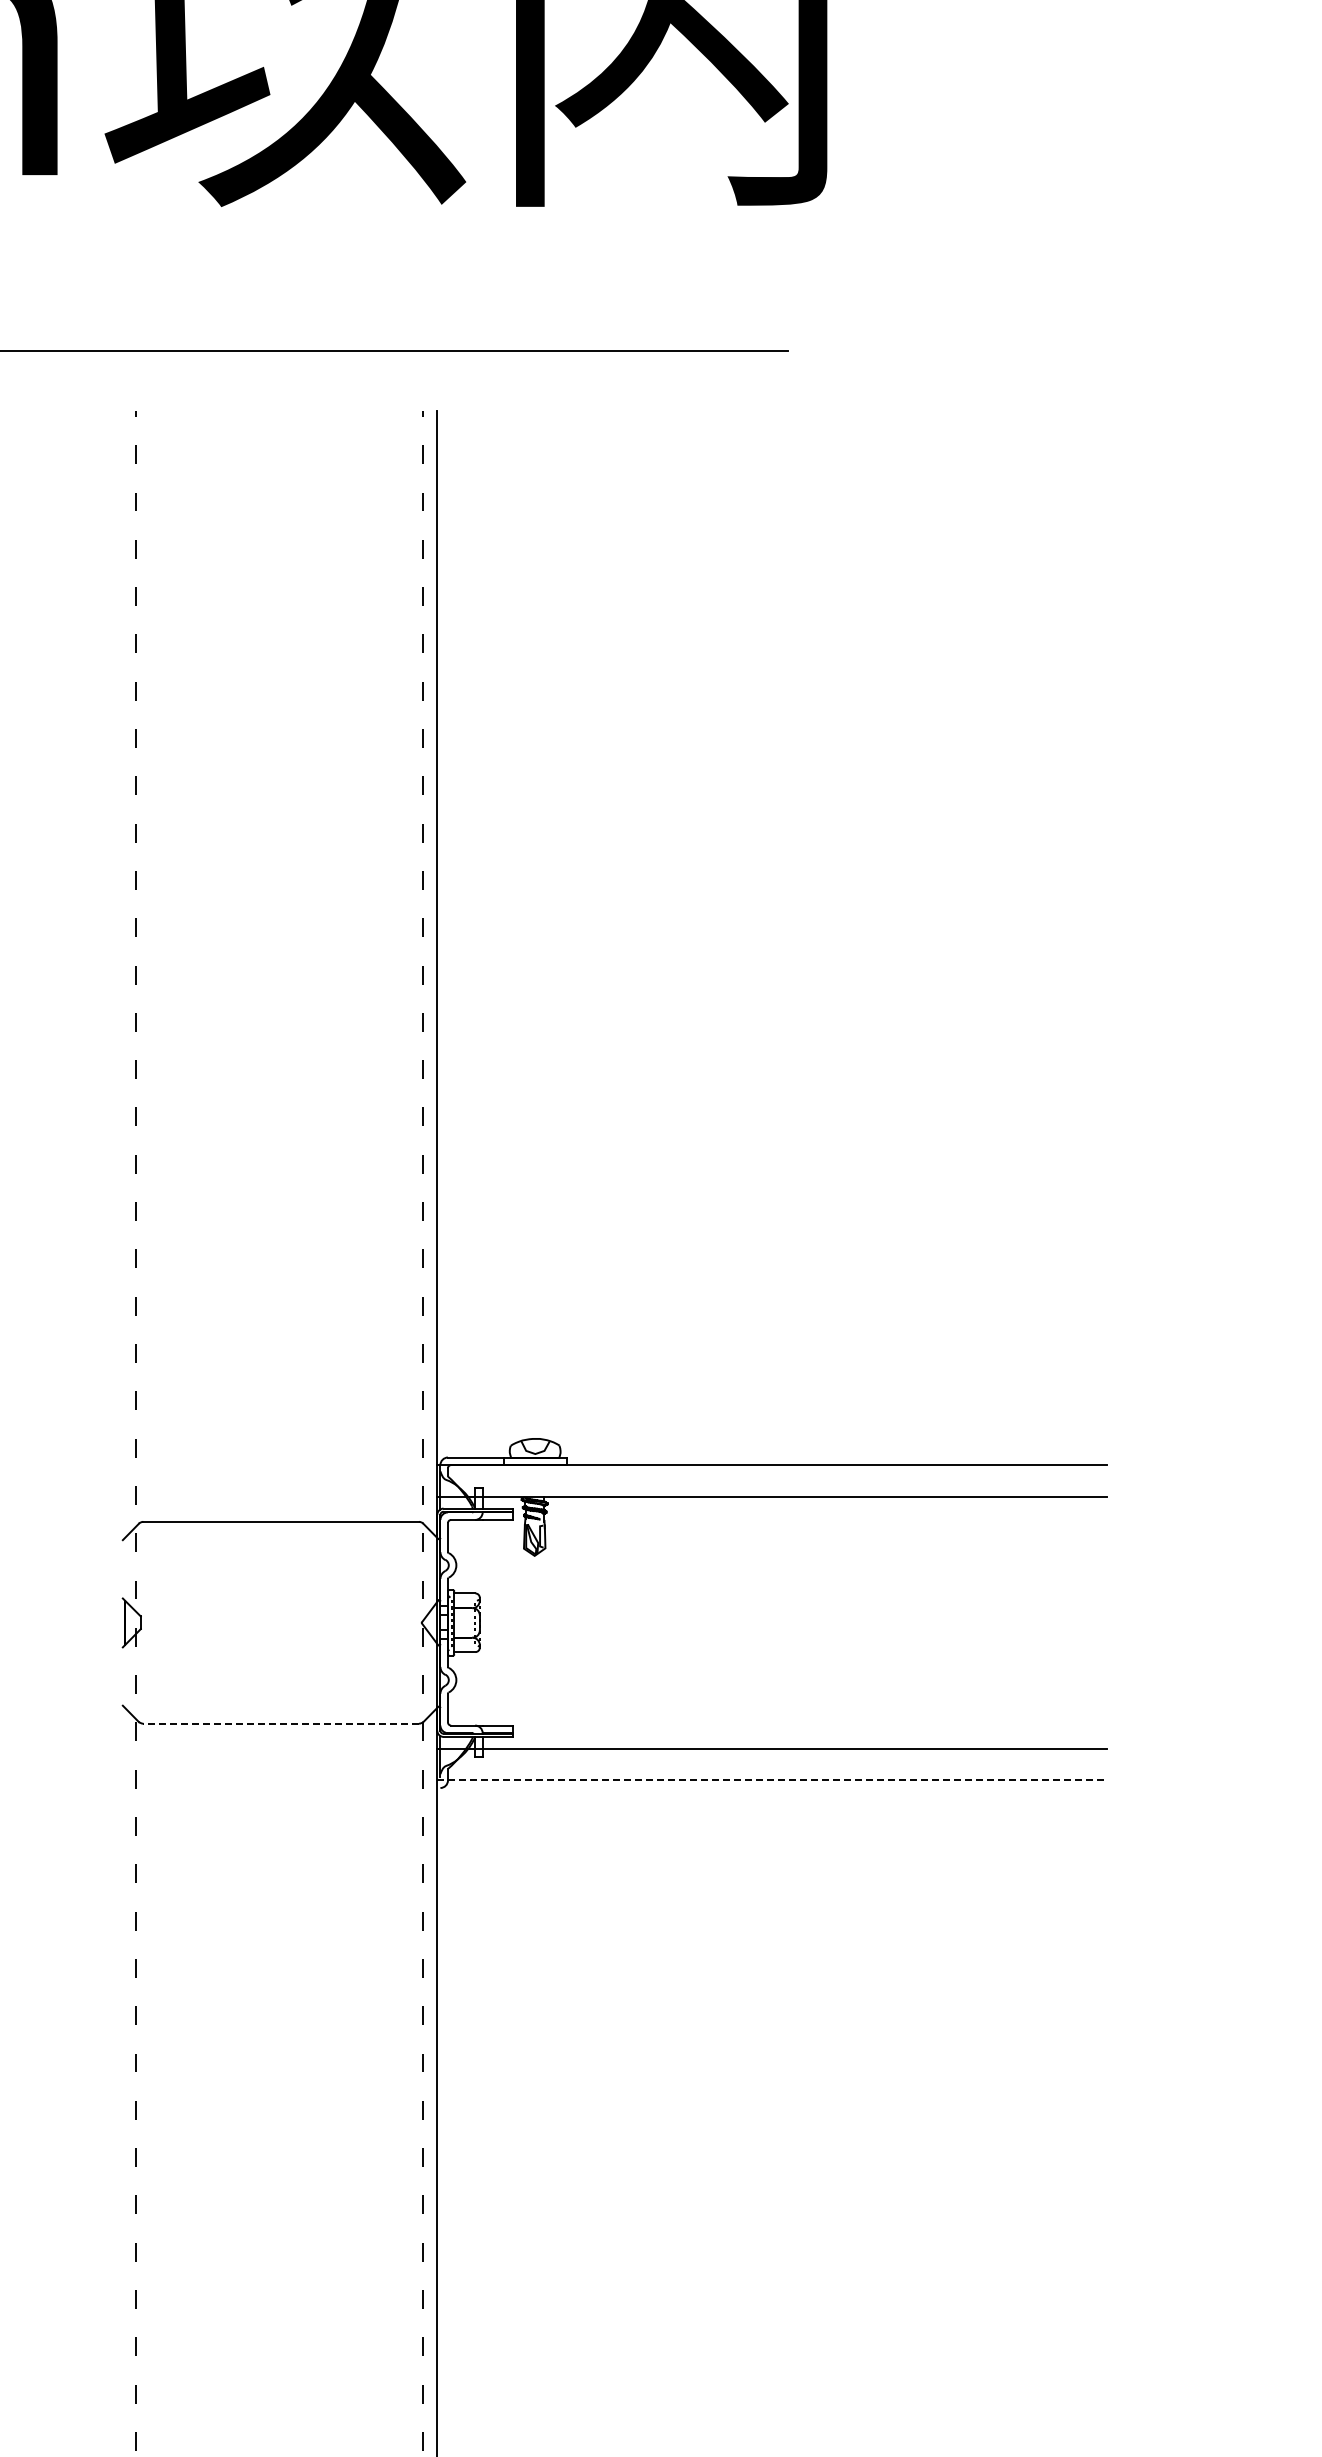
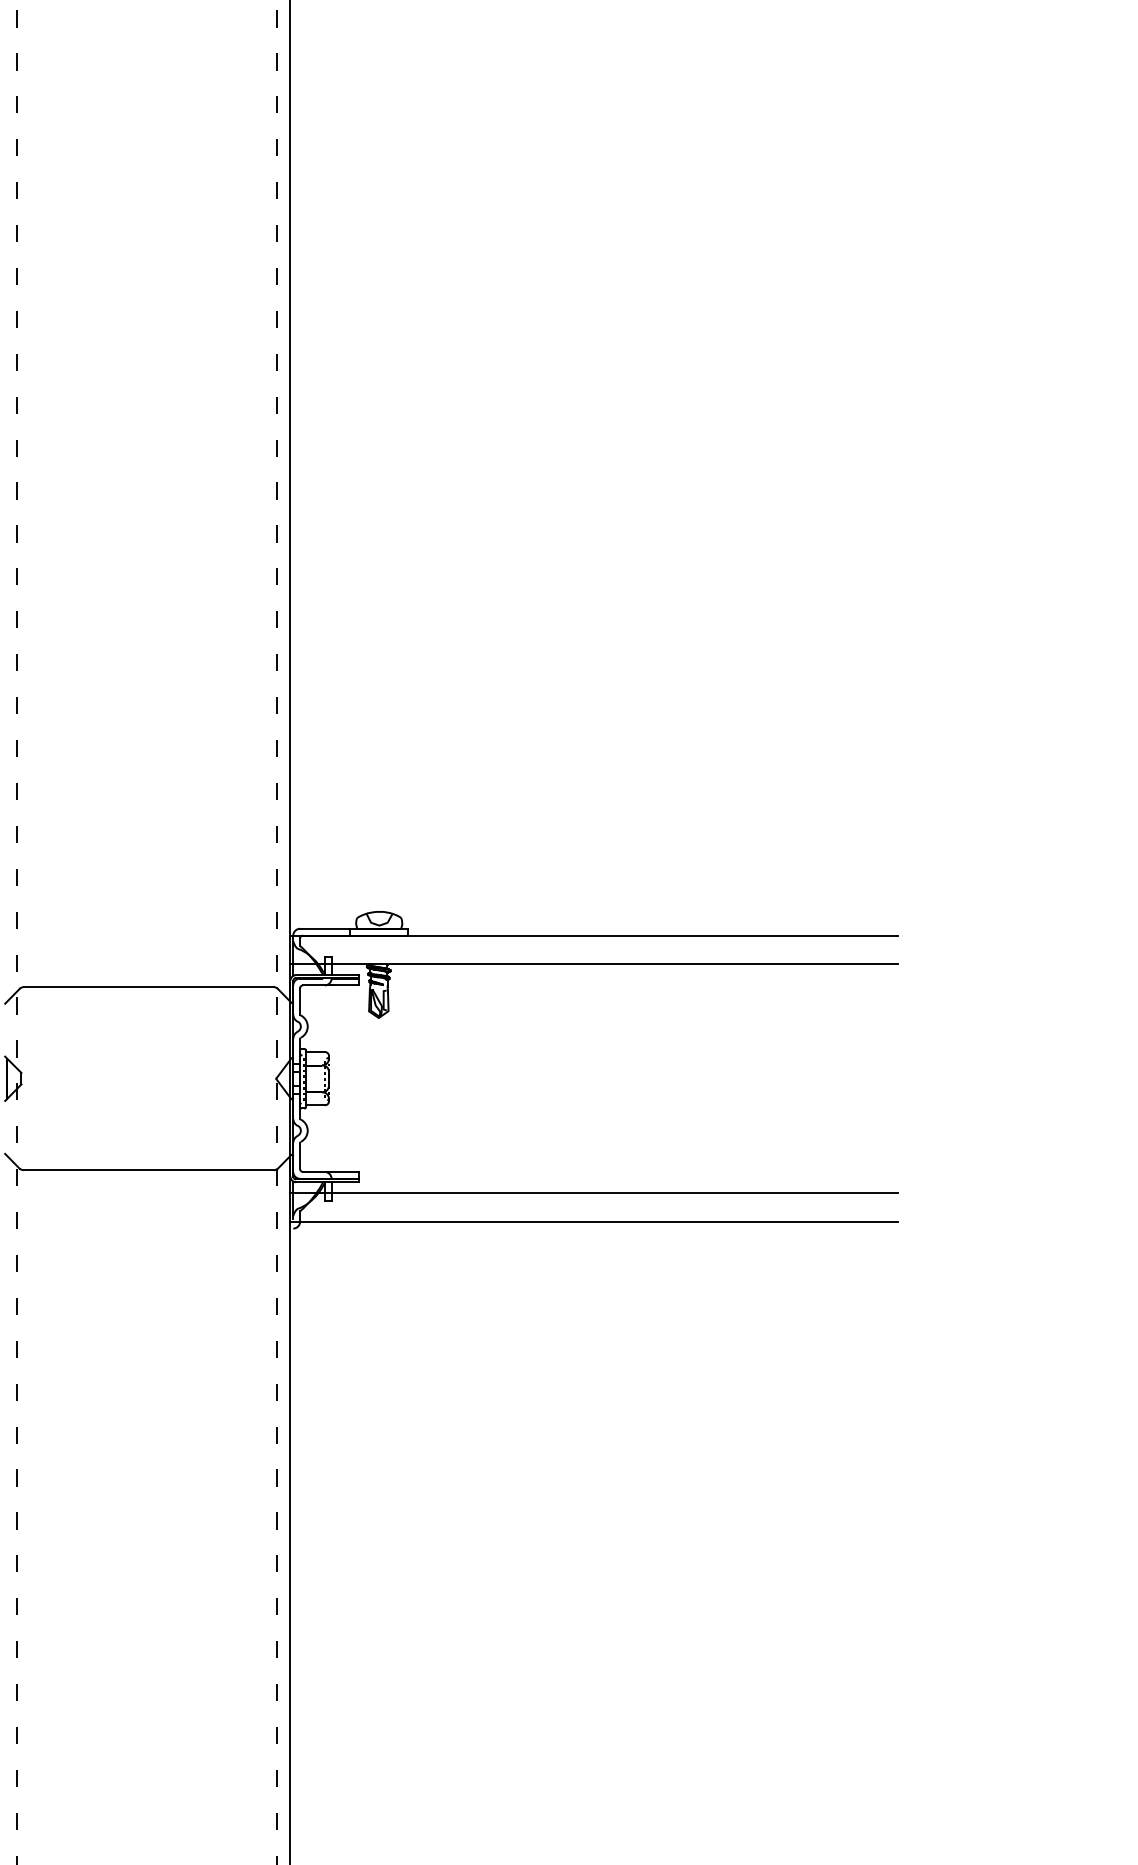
line: (281, 1723) -> (149, 1170), dashed -> solid
line: (772, 1780) -> (594, 1221), dashed -> solid

